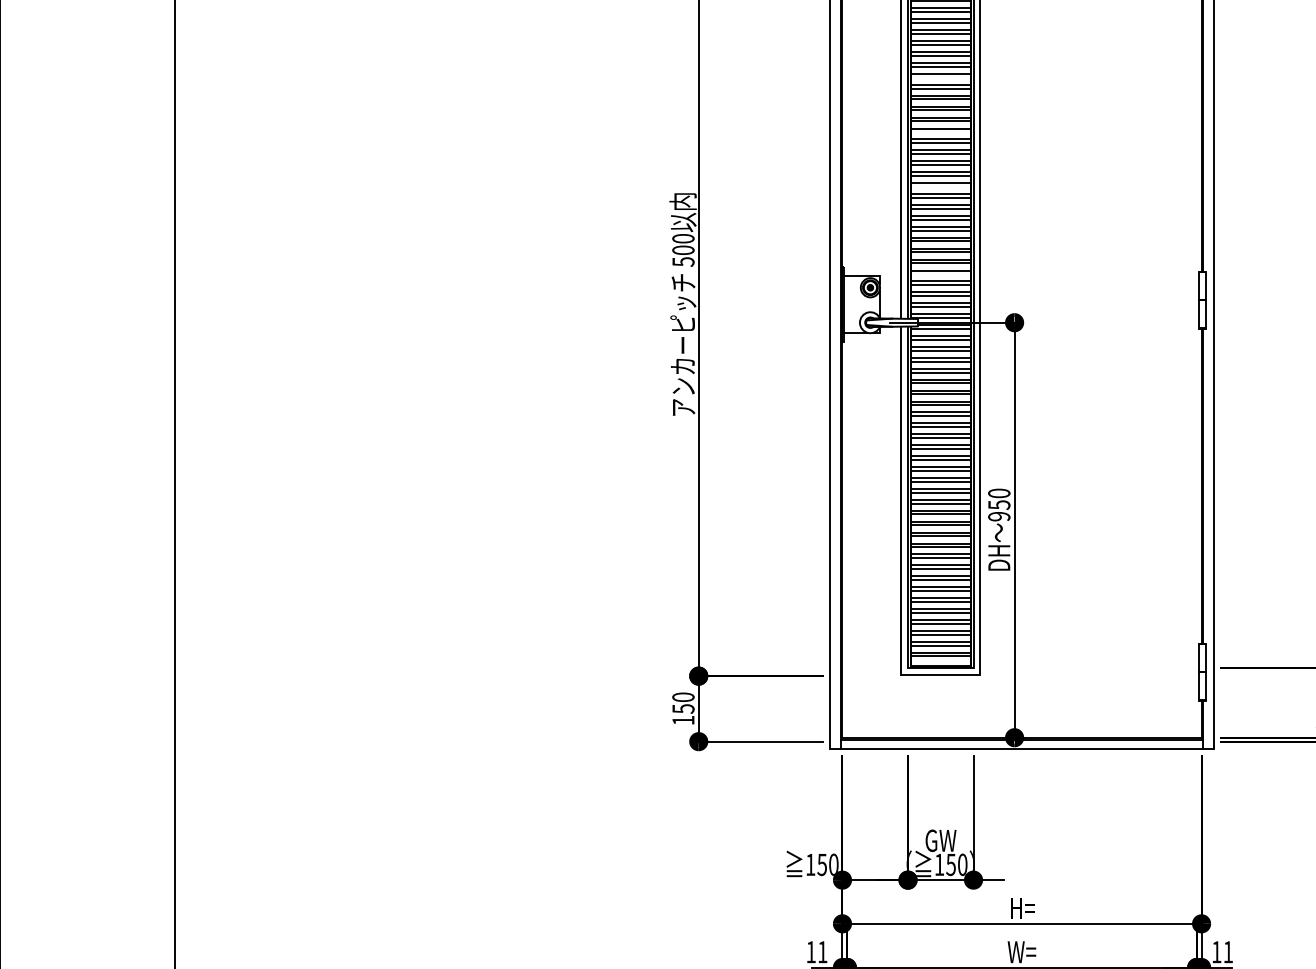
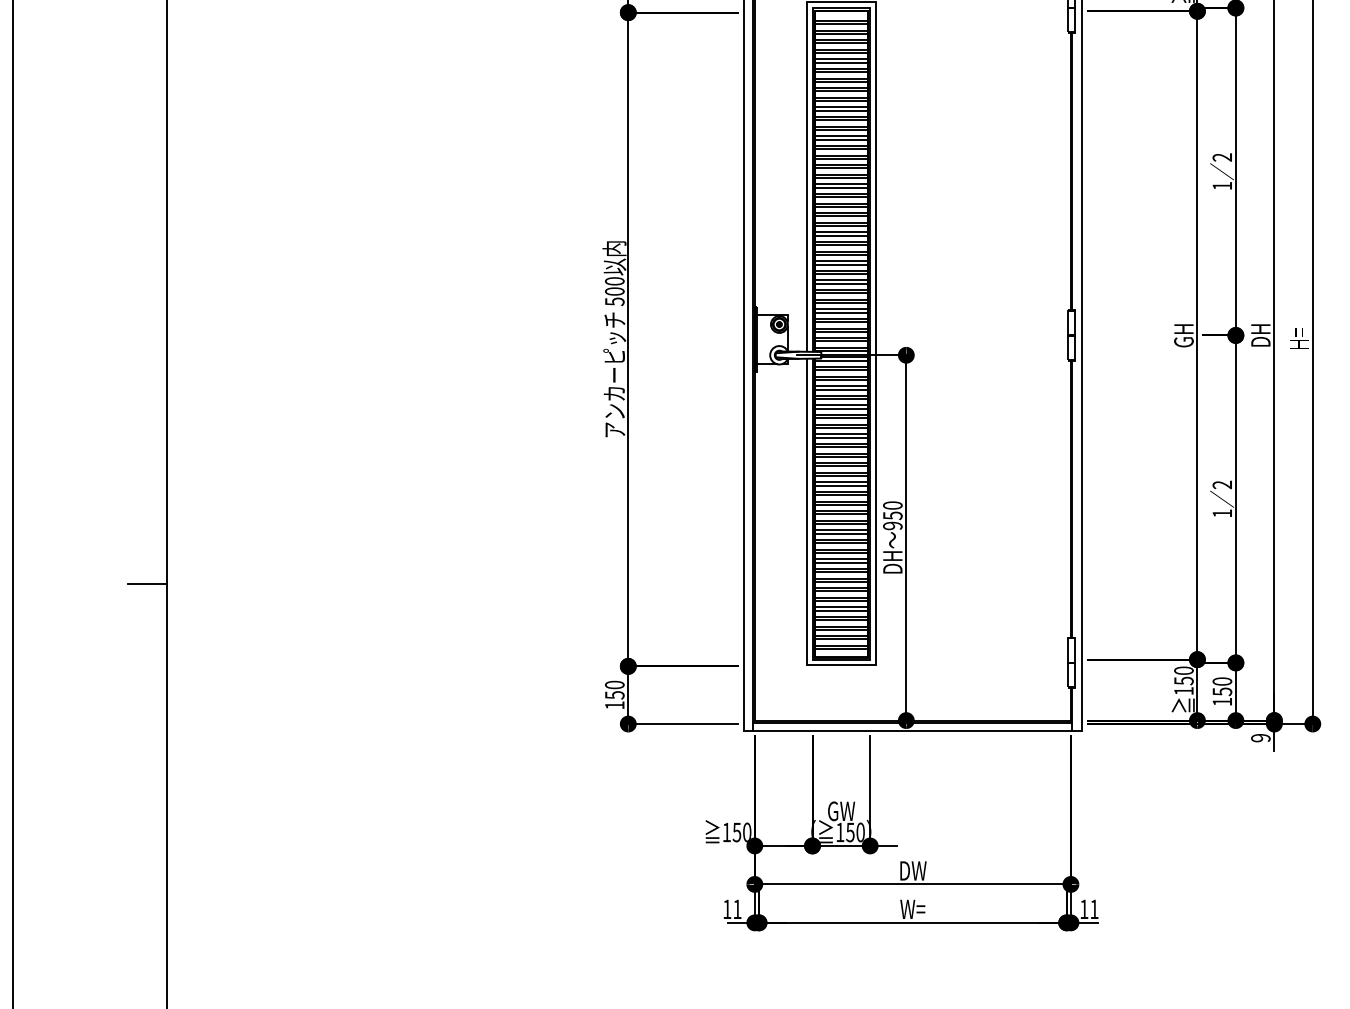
line: (940, 77) -> (841, 139), added
line: (940, 132) -> (841, 187), added
line: (940, 186) -> (841, 235), added
line: (940, 274) -> (841, 312), added
line: (152, 581) -> (147, 583), added
text: (1022, 908) -> (913, 870), H= -> DW

